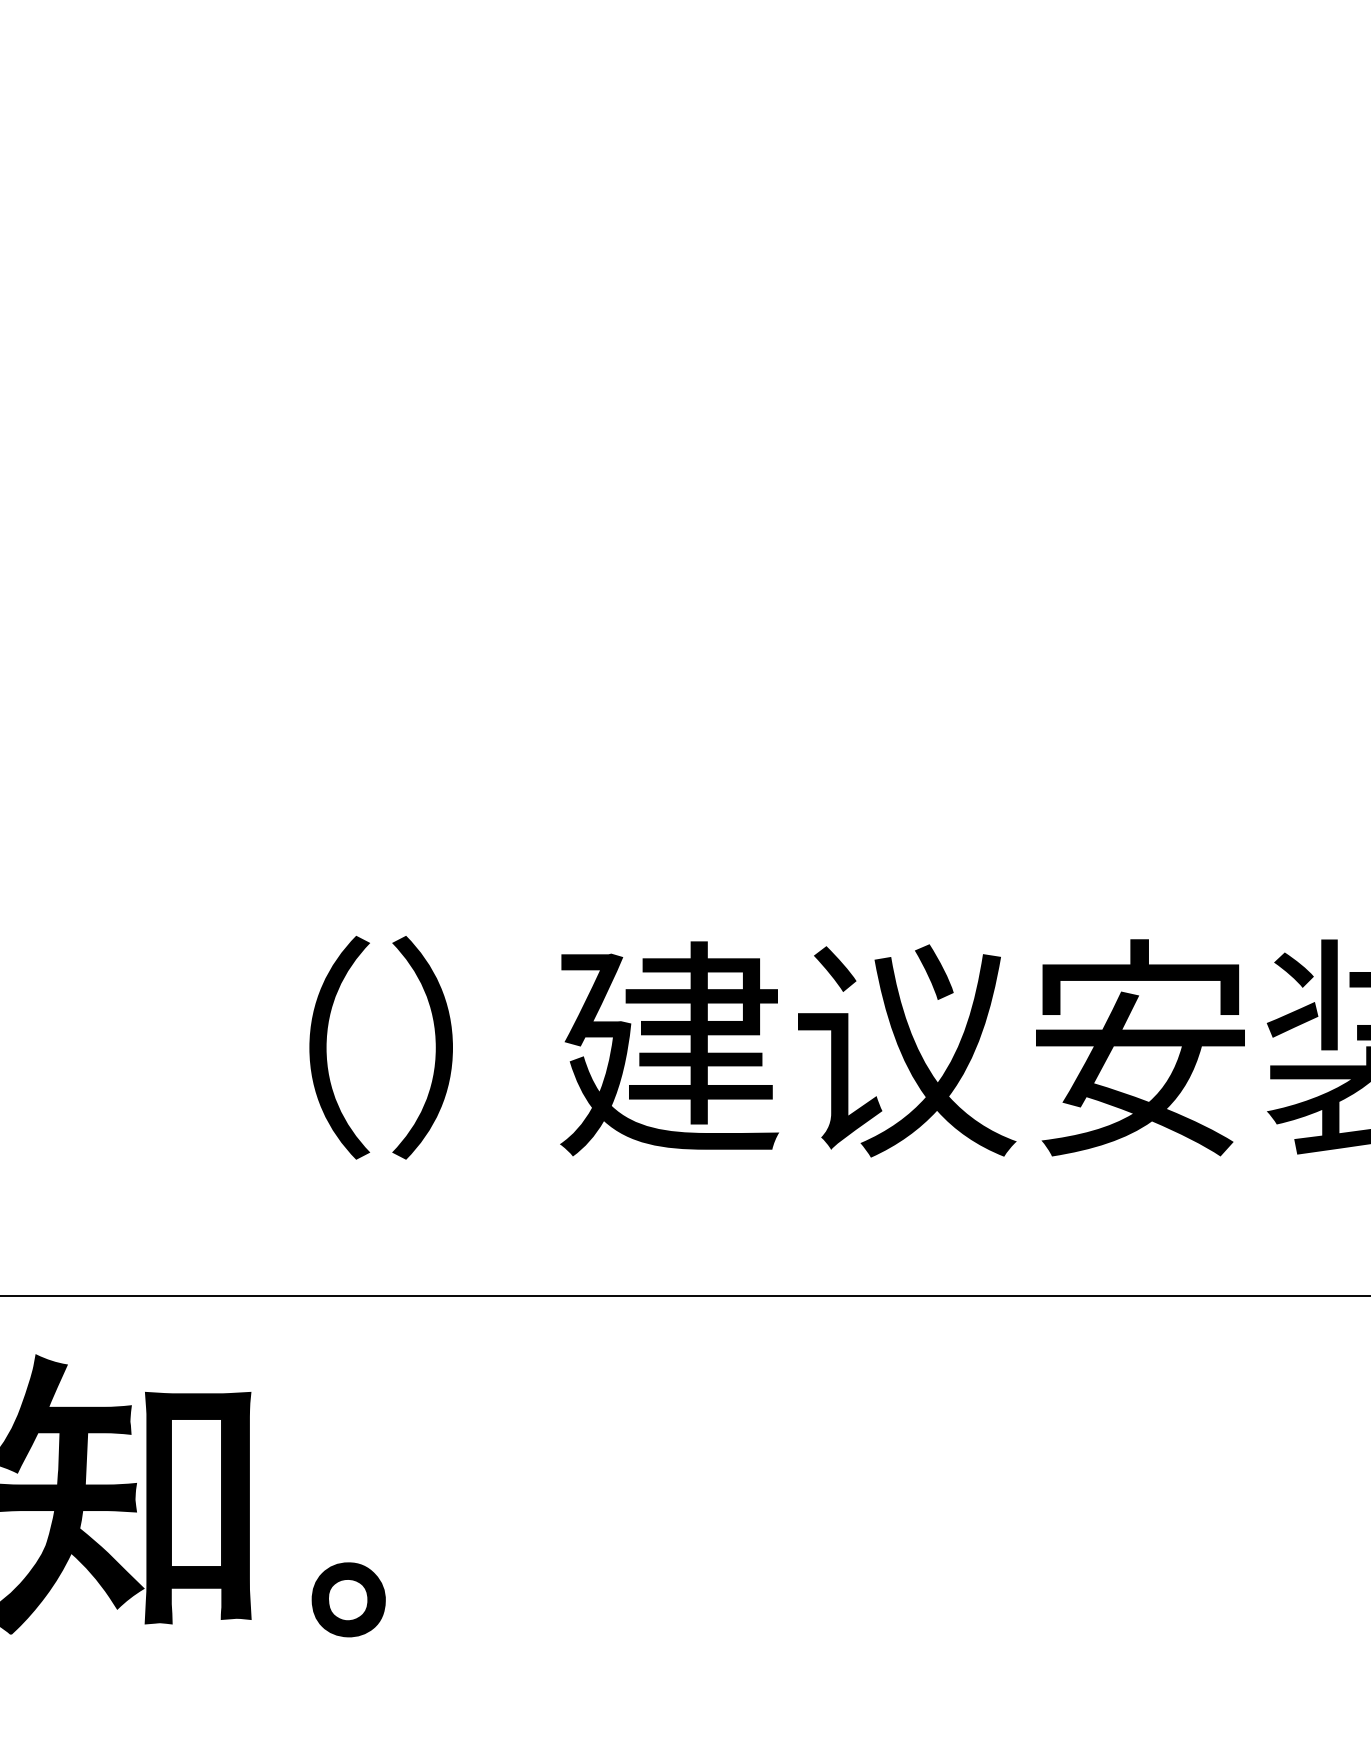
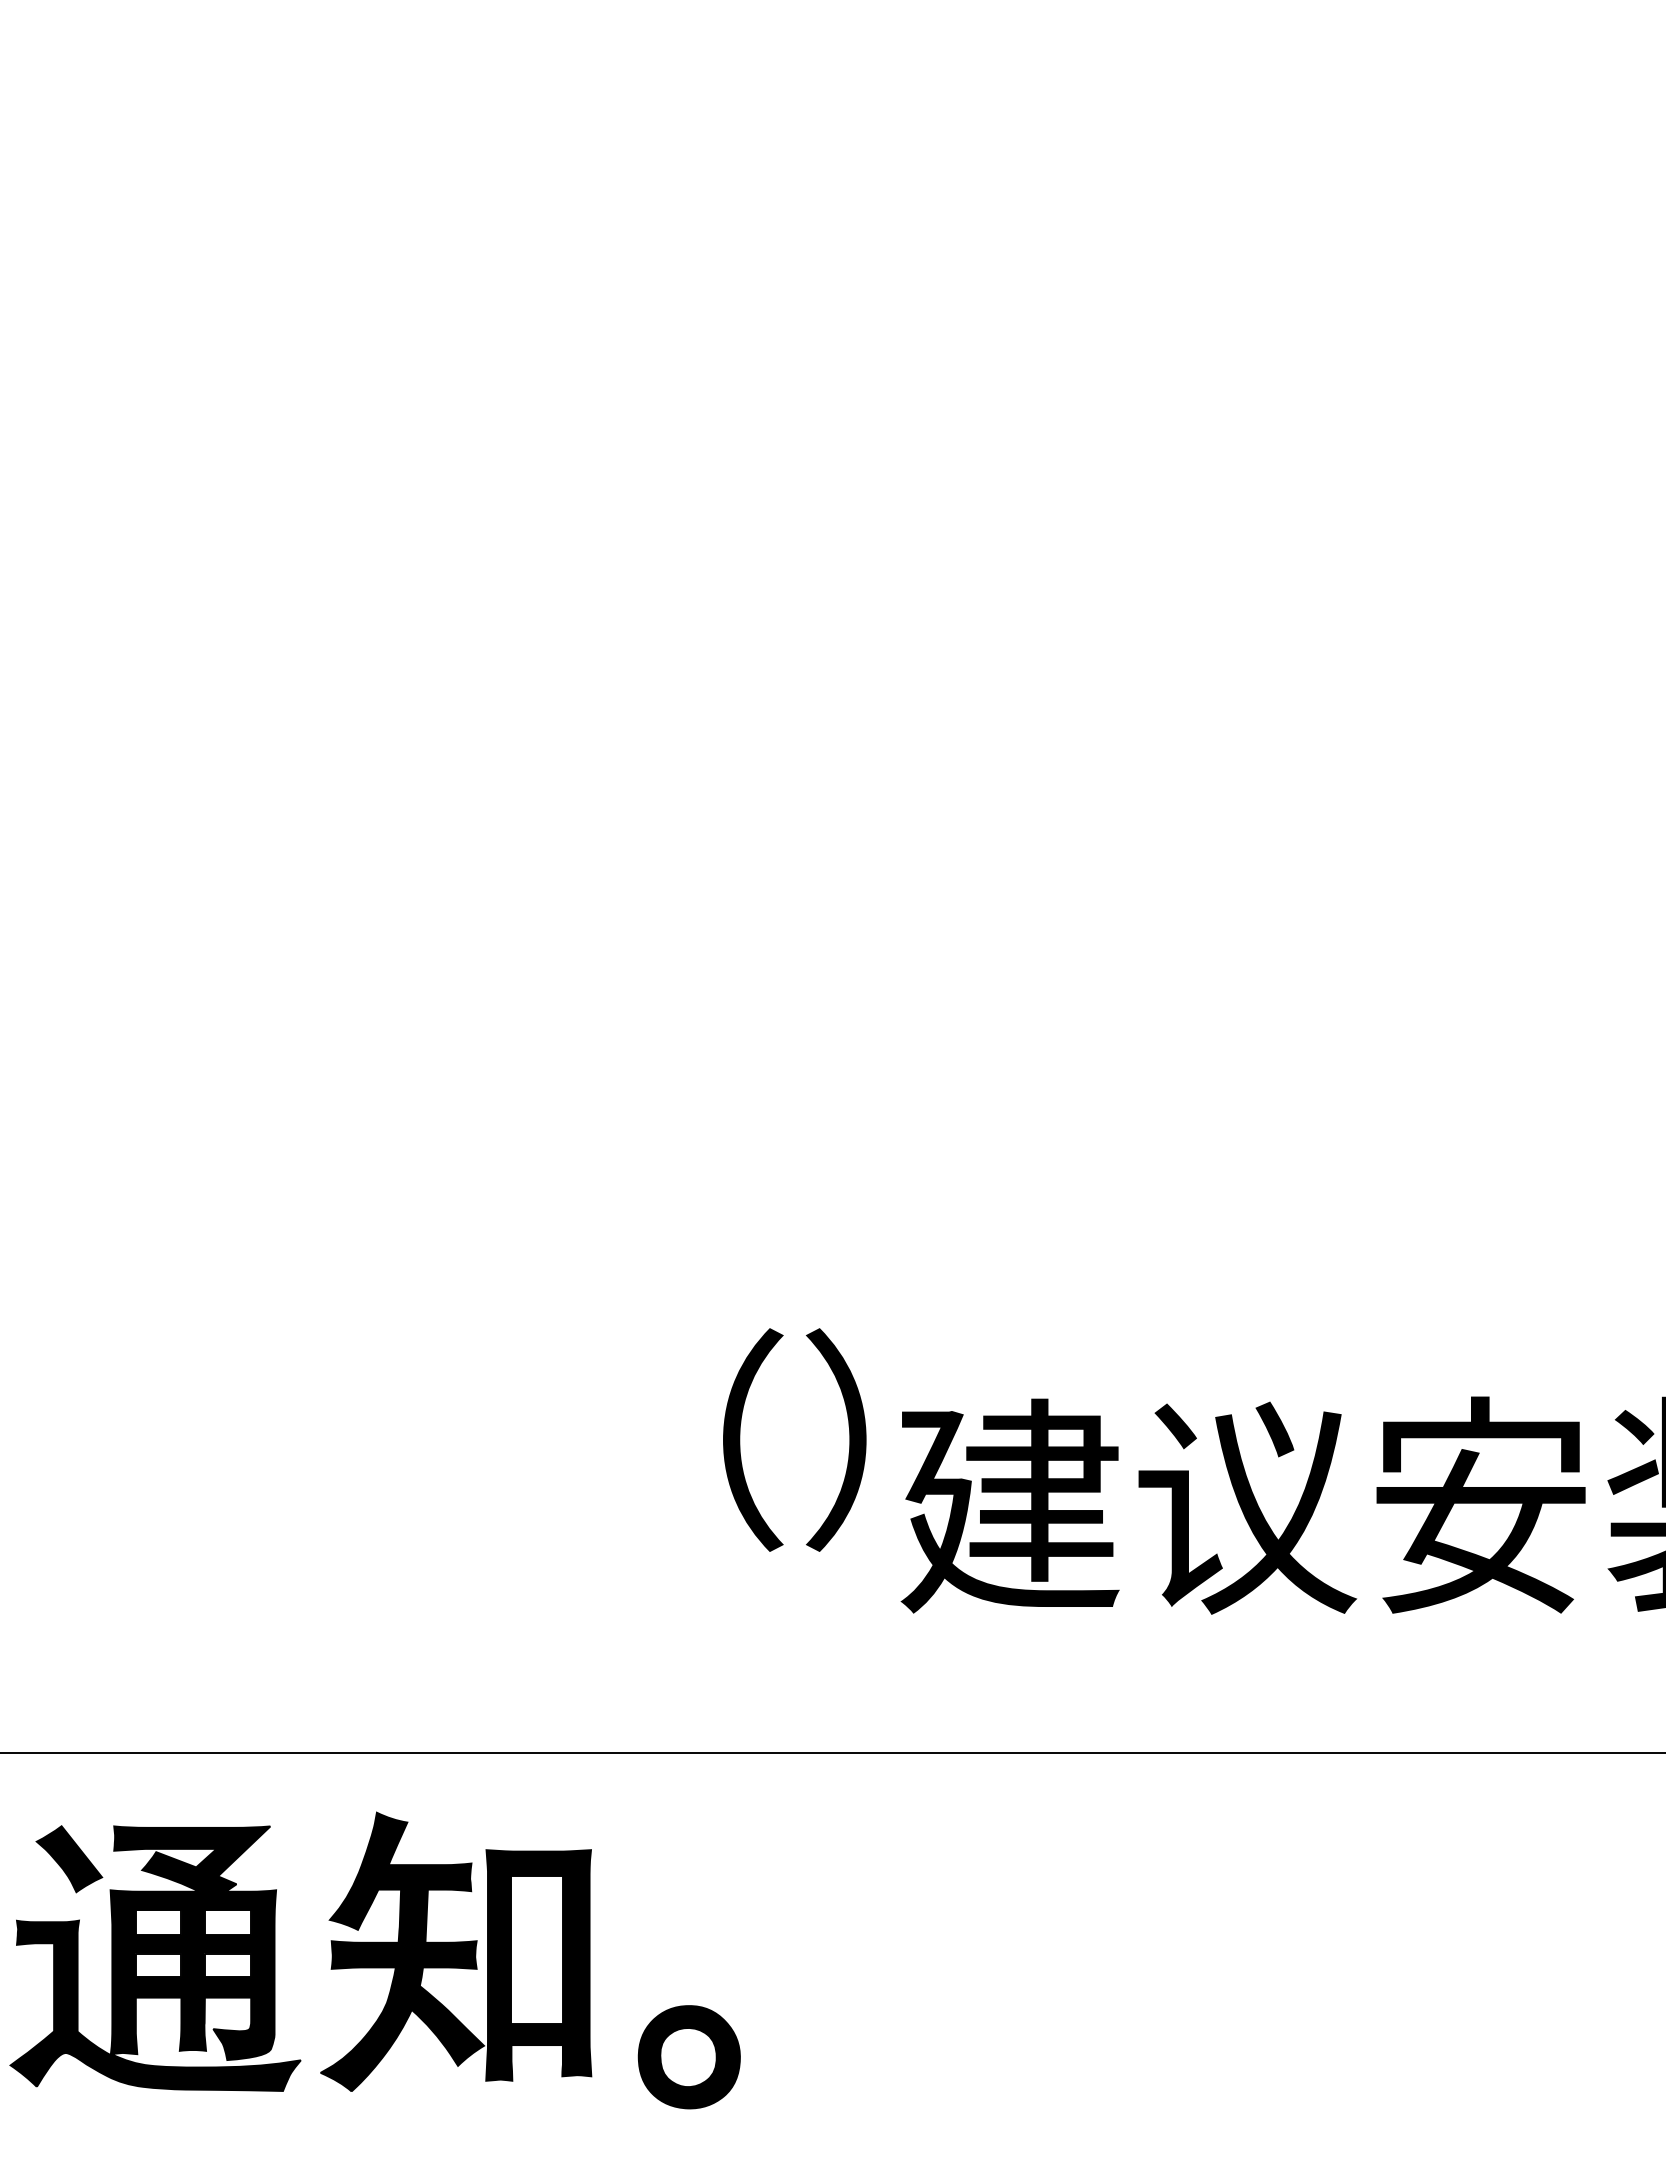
text: (380, 1047) -> (794, 1439), moved
part: (348, 1599) -> (689, 2056), size x1.4

